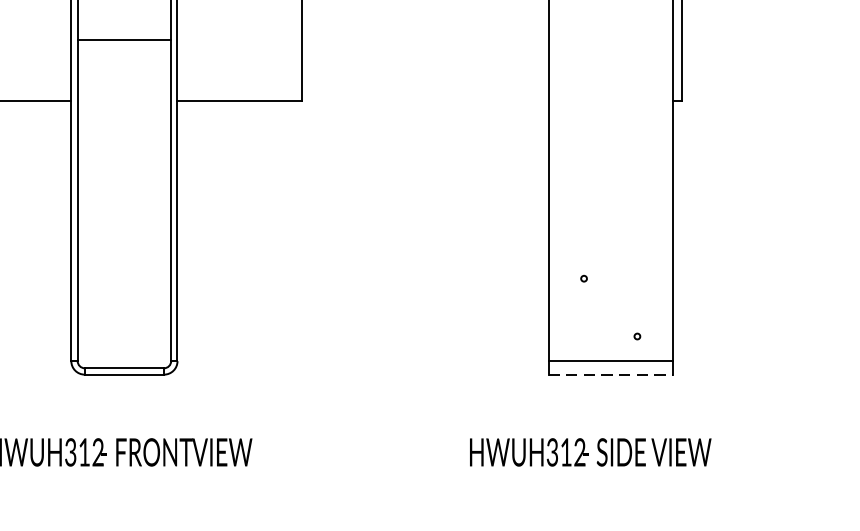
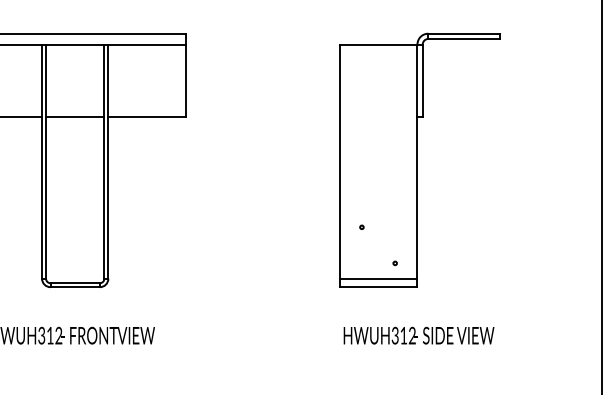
line: (124, 40) -> (75, 116), moved
line: (610, 375) -> (378, 287), dashed -> solid
text: (589, 452) -> (418, 335), moved

